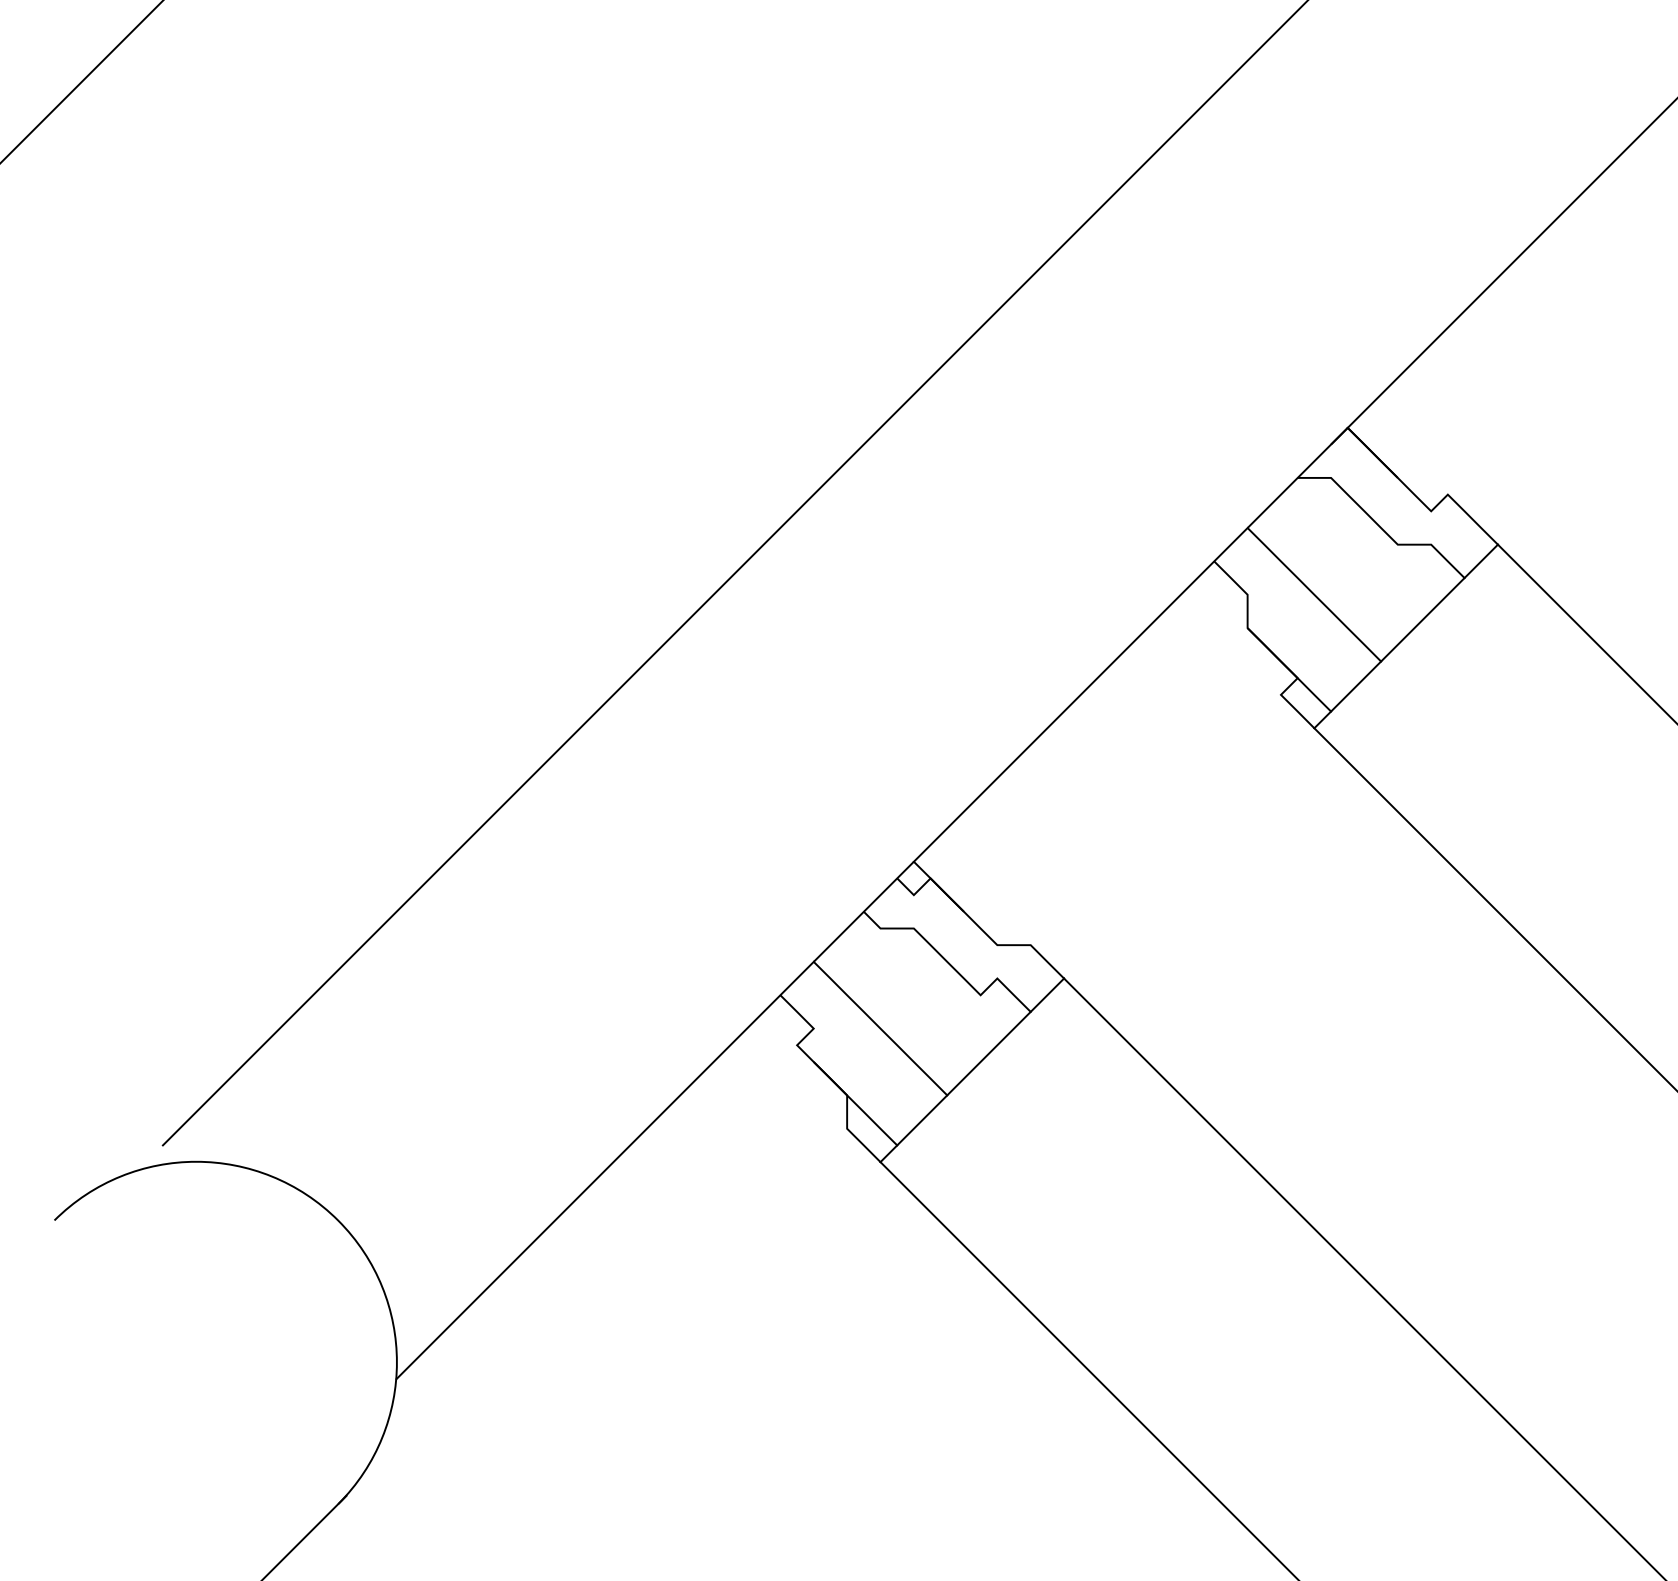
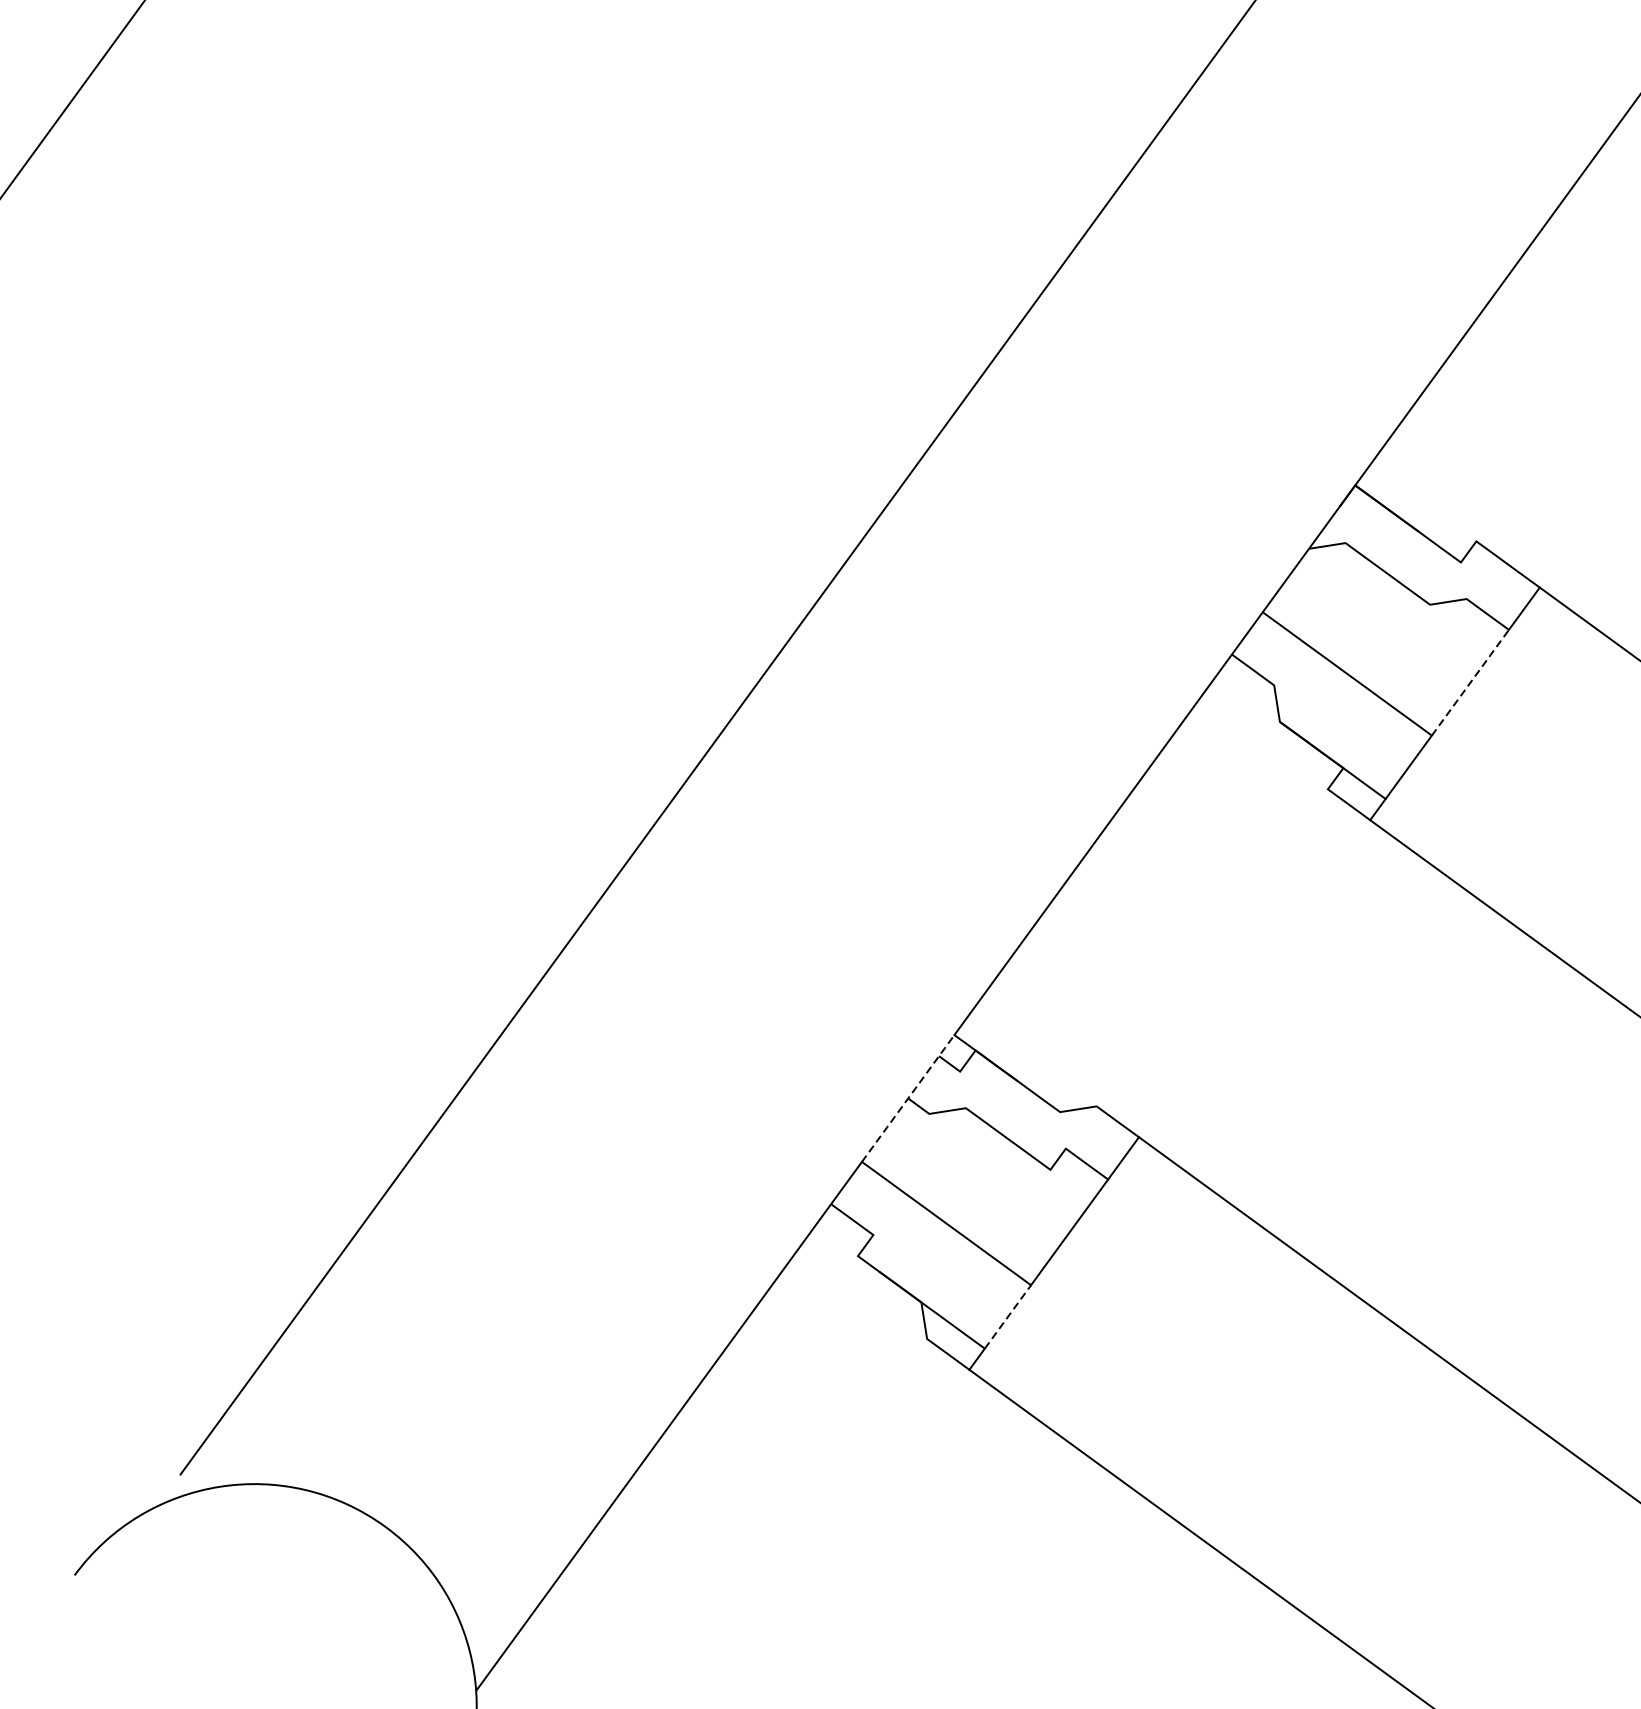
line: (1423, 619) -> (1471, 682), solid -> dashed
line: (864, 911) -> (908, 1098), solid -> dashed
line: (922, 1120) -> (1008, 1317), solid -> dashed

